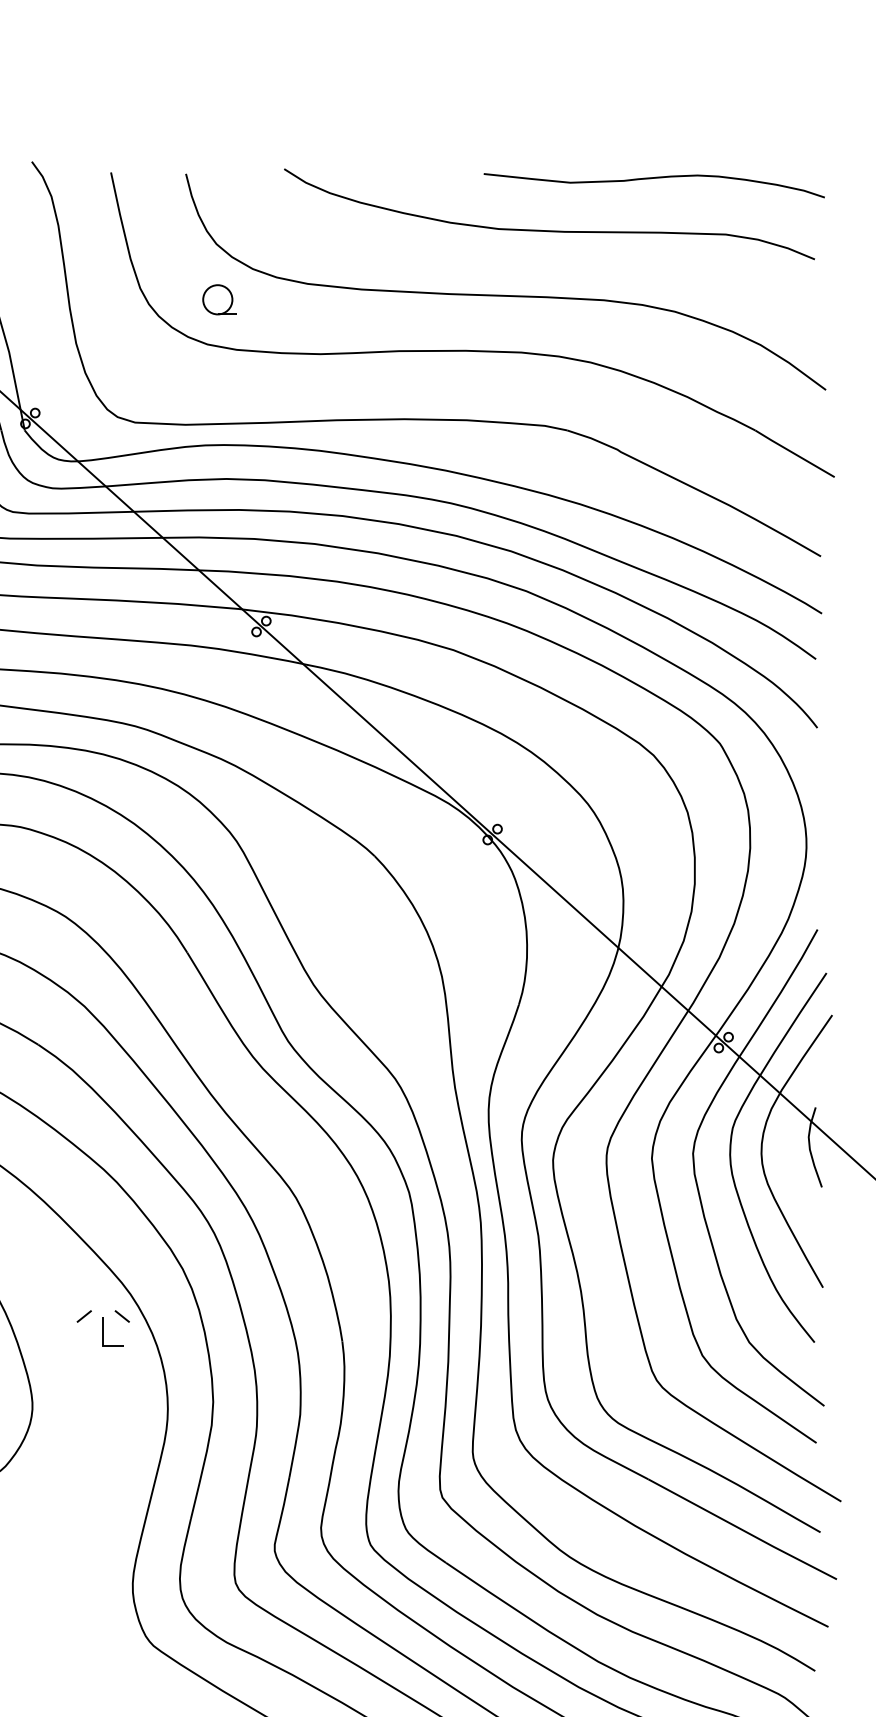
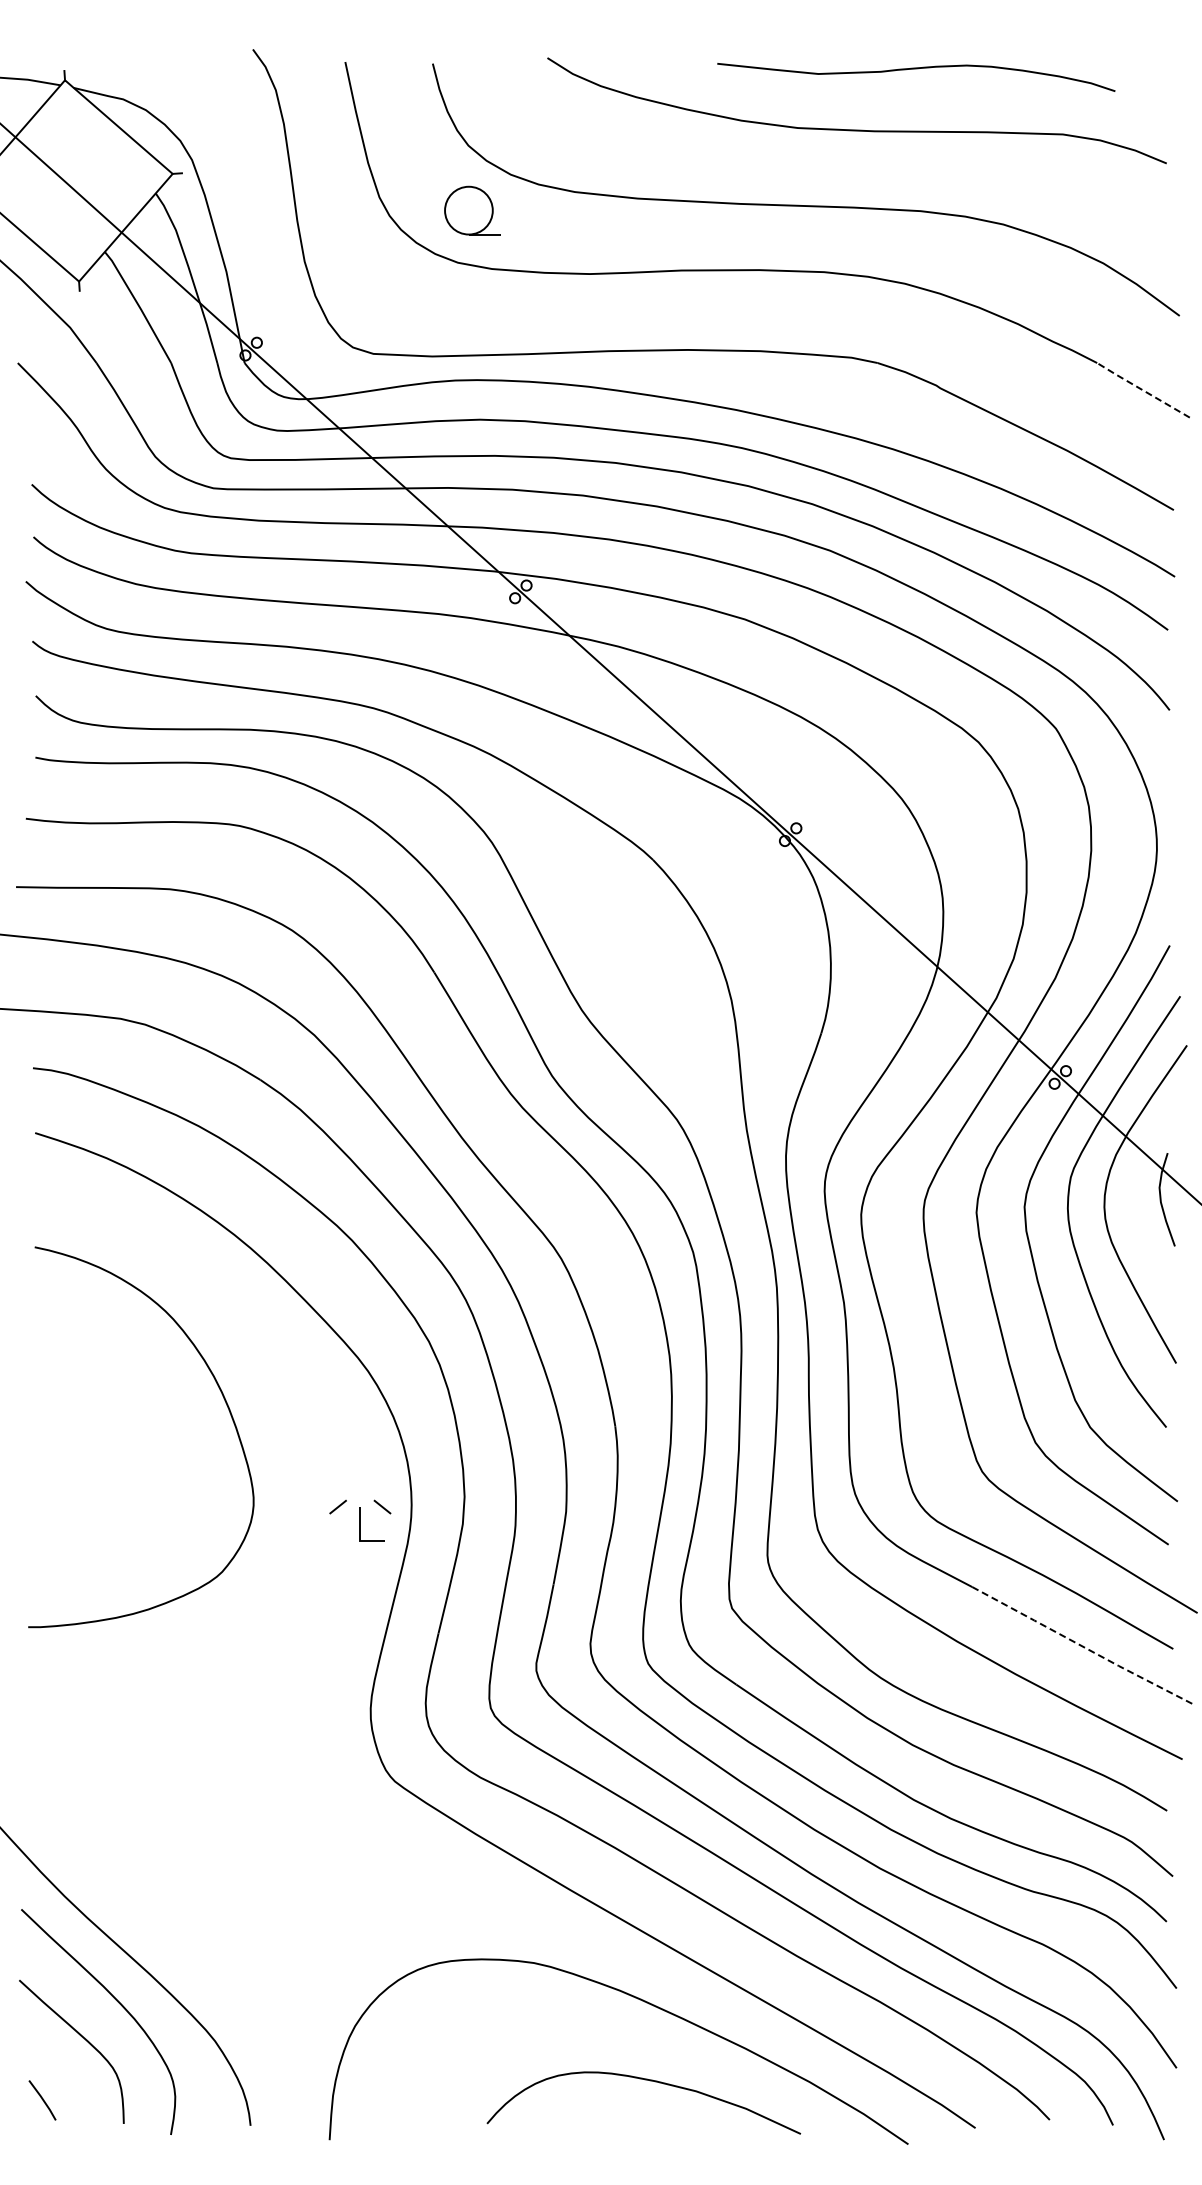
curve: (654, 178) -> (916, 69), moved
part: (220, 299) -> (472, 210), size x1.4
line: (794, 453) -> (1142, 390), solid -> dashed
part: (103, 1327) -> (360, 1520), moved
line: (741, 1530) -> (1081, 1646), solid -> dashed

